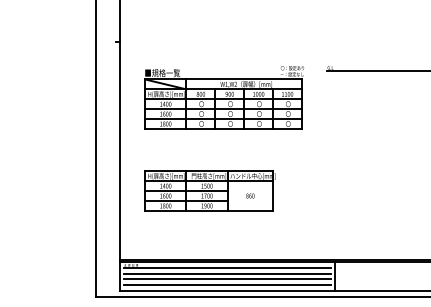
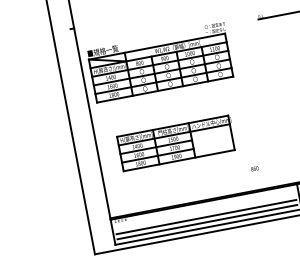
part: (223, 97) -> (159, 62), moved
text: (250, 195) -> (254, 168), moved
line: (226, 267) -> (203, 206), removed
line: (226, 273) -> (204, 212), removed

